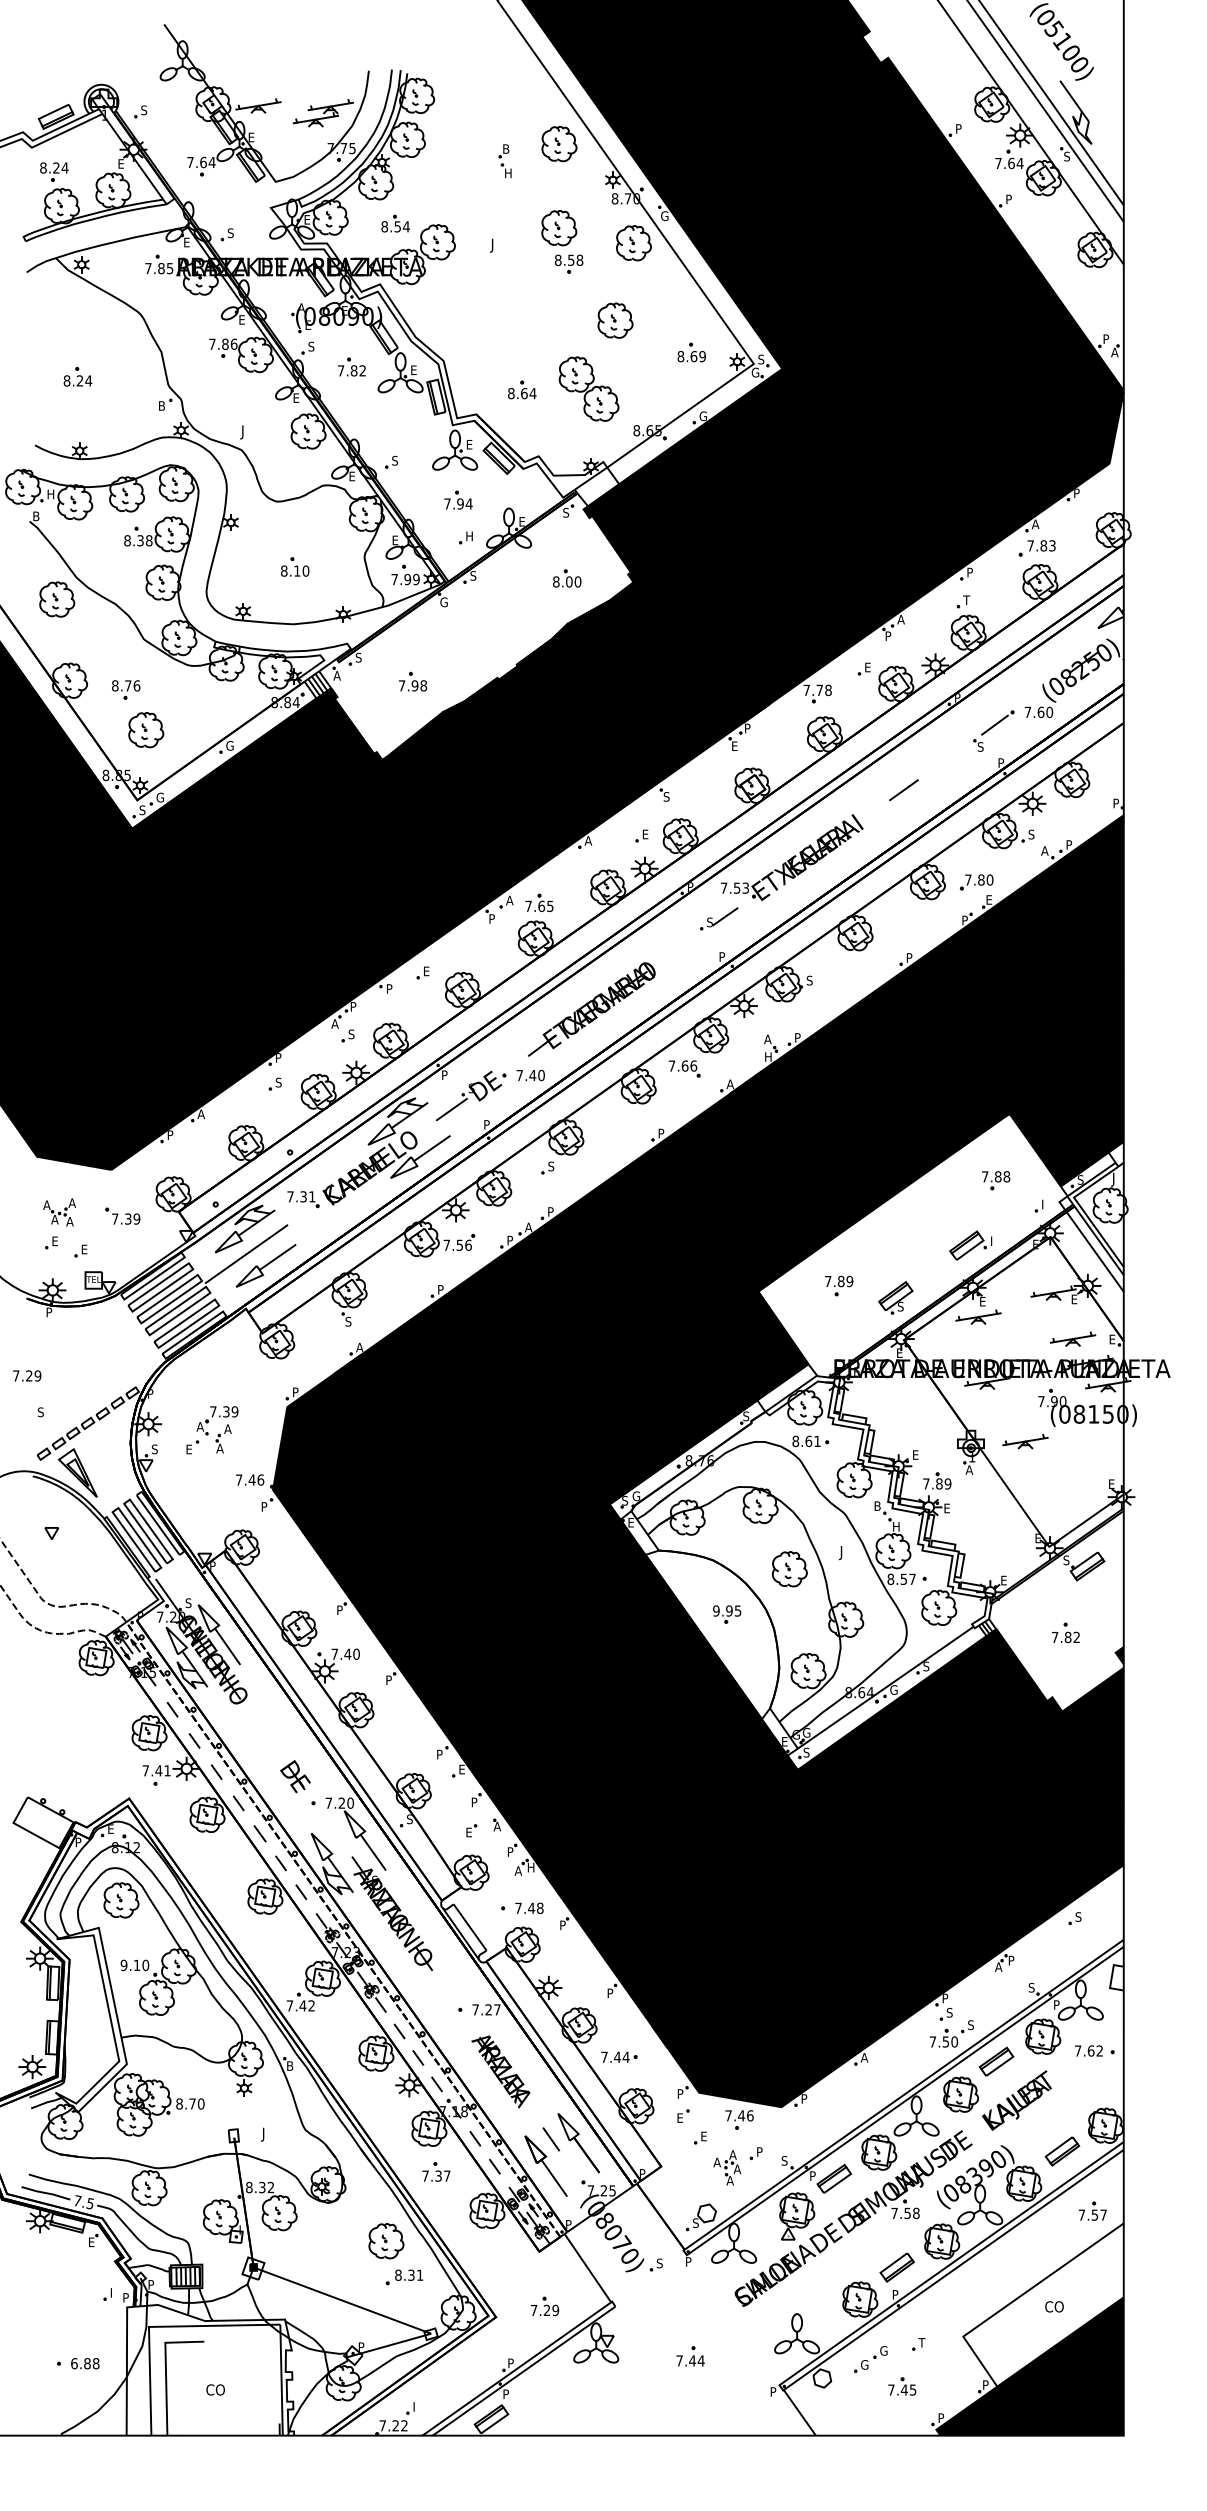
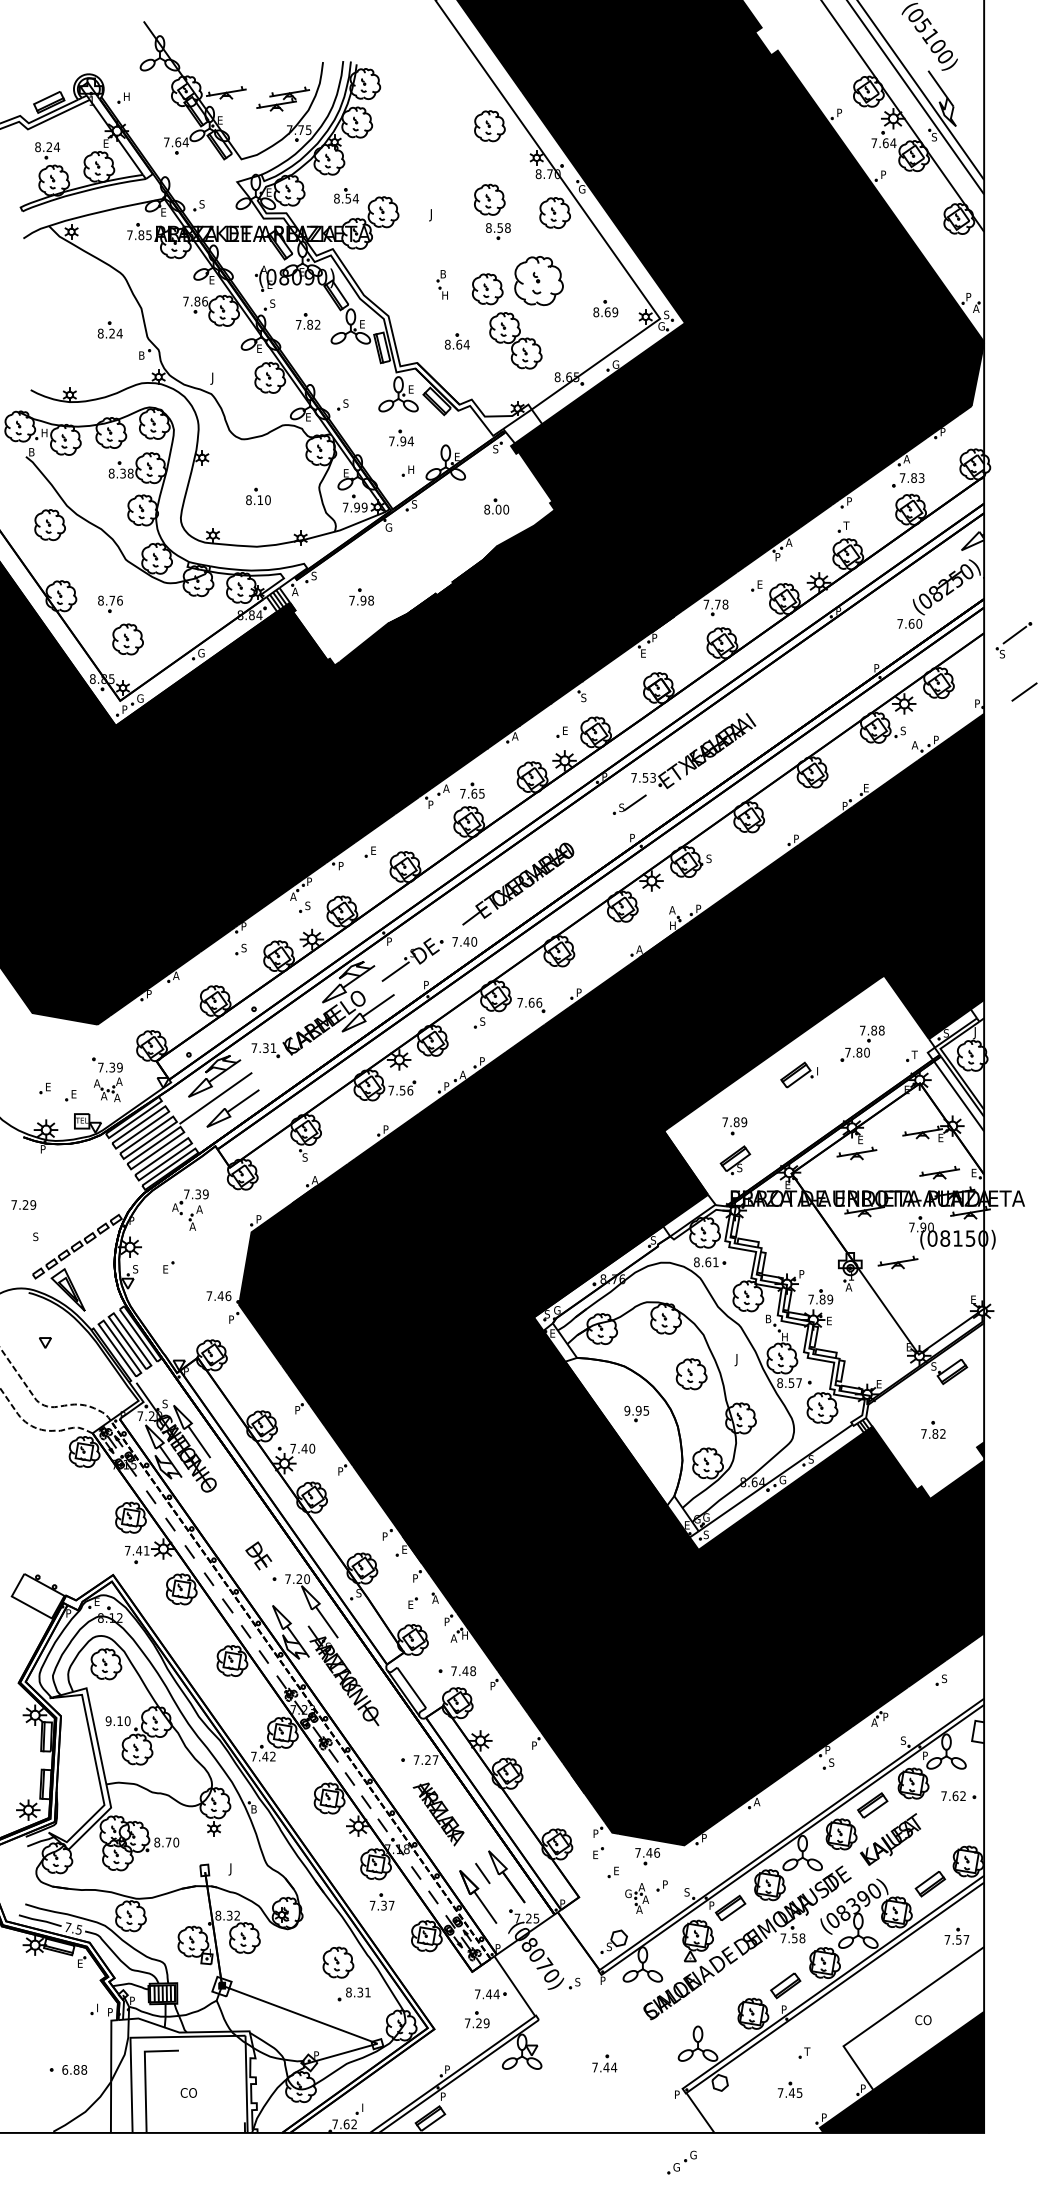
text: (144, 110) -> (126, 96), S -> H
part: (504, 161) -> (441, 285), moved
part: (615, 320) -> (539, 280), size x1.6
part: (556, 330) -> (487, 289), added
part: (77, 376) -> (109, 329), moved
part: (993, 730) -> (1013, 639), moved
line: (903, 790) -> (1024, 692), moved
text: (142, 810) -> (124, 709), S -> P
part: (976, 882) -> (855, 1054), moved
part: (684, 1068) -> (531, 1004), moved
text: (1044, 1204) -> (914, 1054), I -> T
part: (59, 1212) -> (108, 1089), moved
part: (970, 1245) -> (799, 1074), moved
part: (895, 1297) -> (735, 1159), moved
part: (217, 1429) -> (190, 1209), moved
text: (916, 1454) -> (802, 1273), E -> P
part: (951, 2033) -> (833, 1780), removed
part: (619, 2056) -> (490, 1993), moved
text: (717, 2162) -> (628, 1893), A -> G
part: (870, 2359) -> (681, 2162), moved
text: (395, 2425) -> (346, 2124), 7.22 -> 7.62

